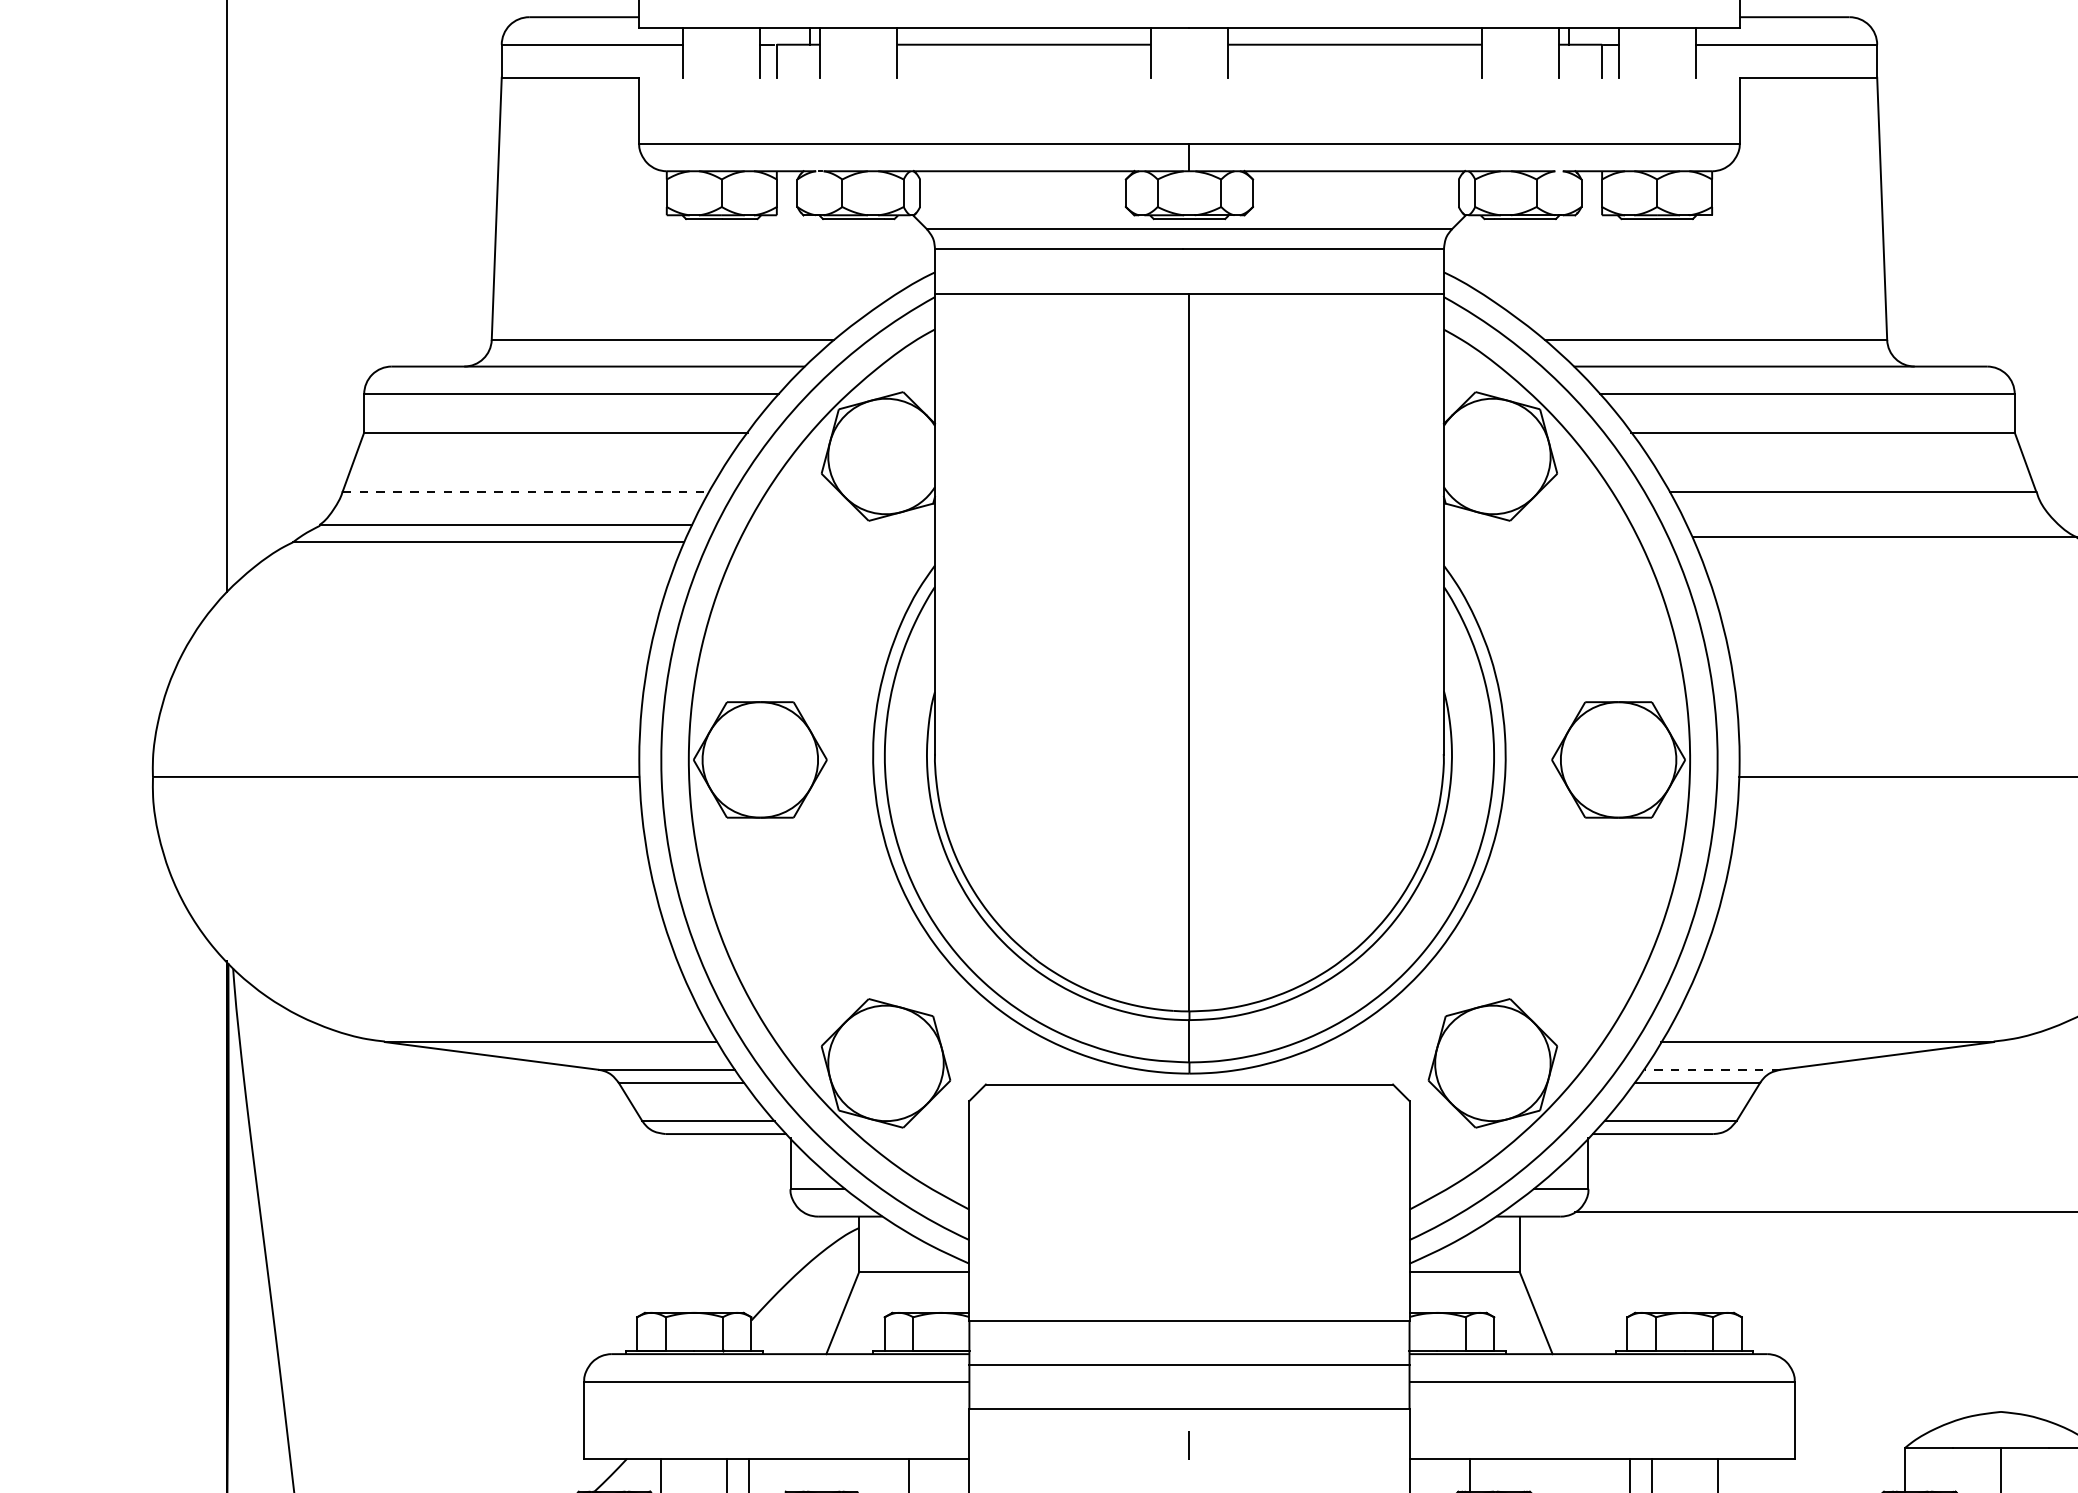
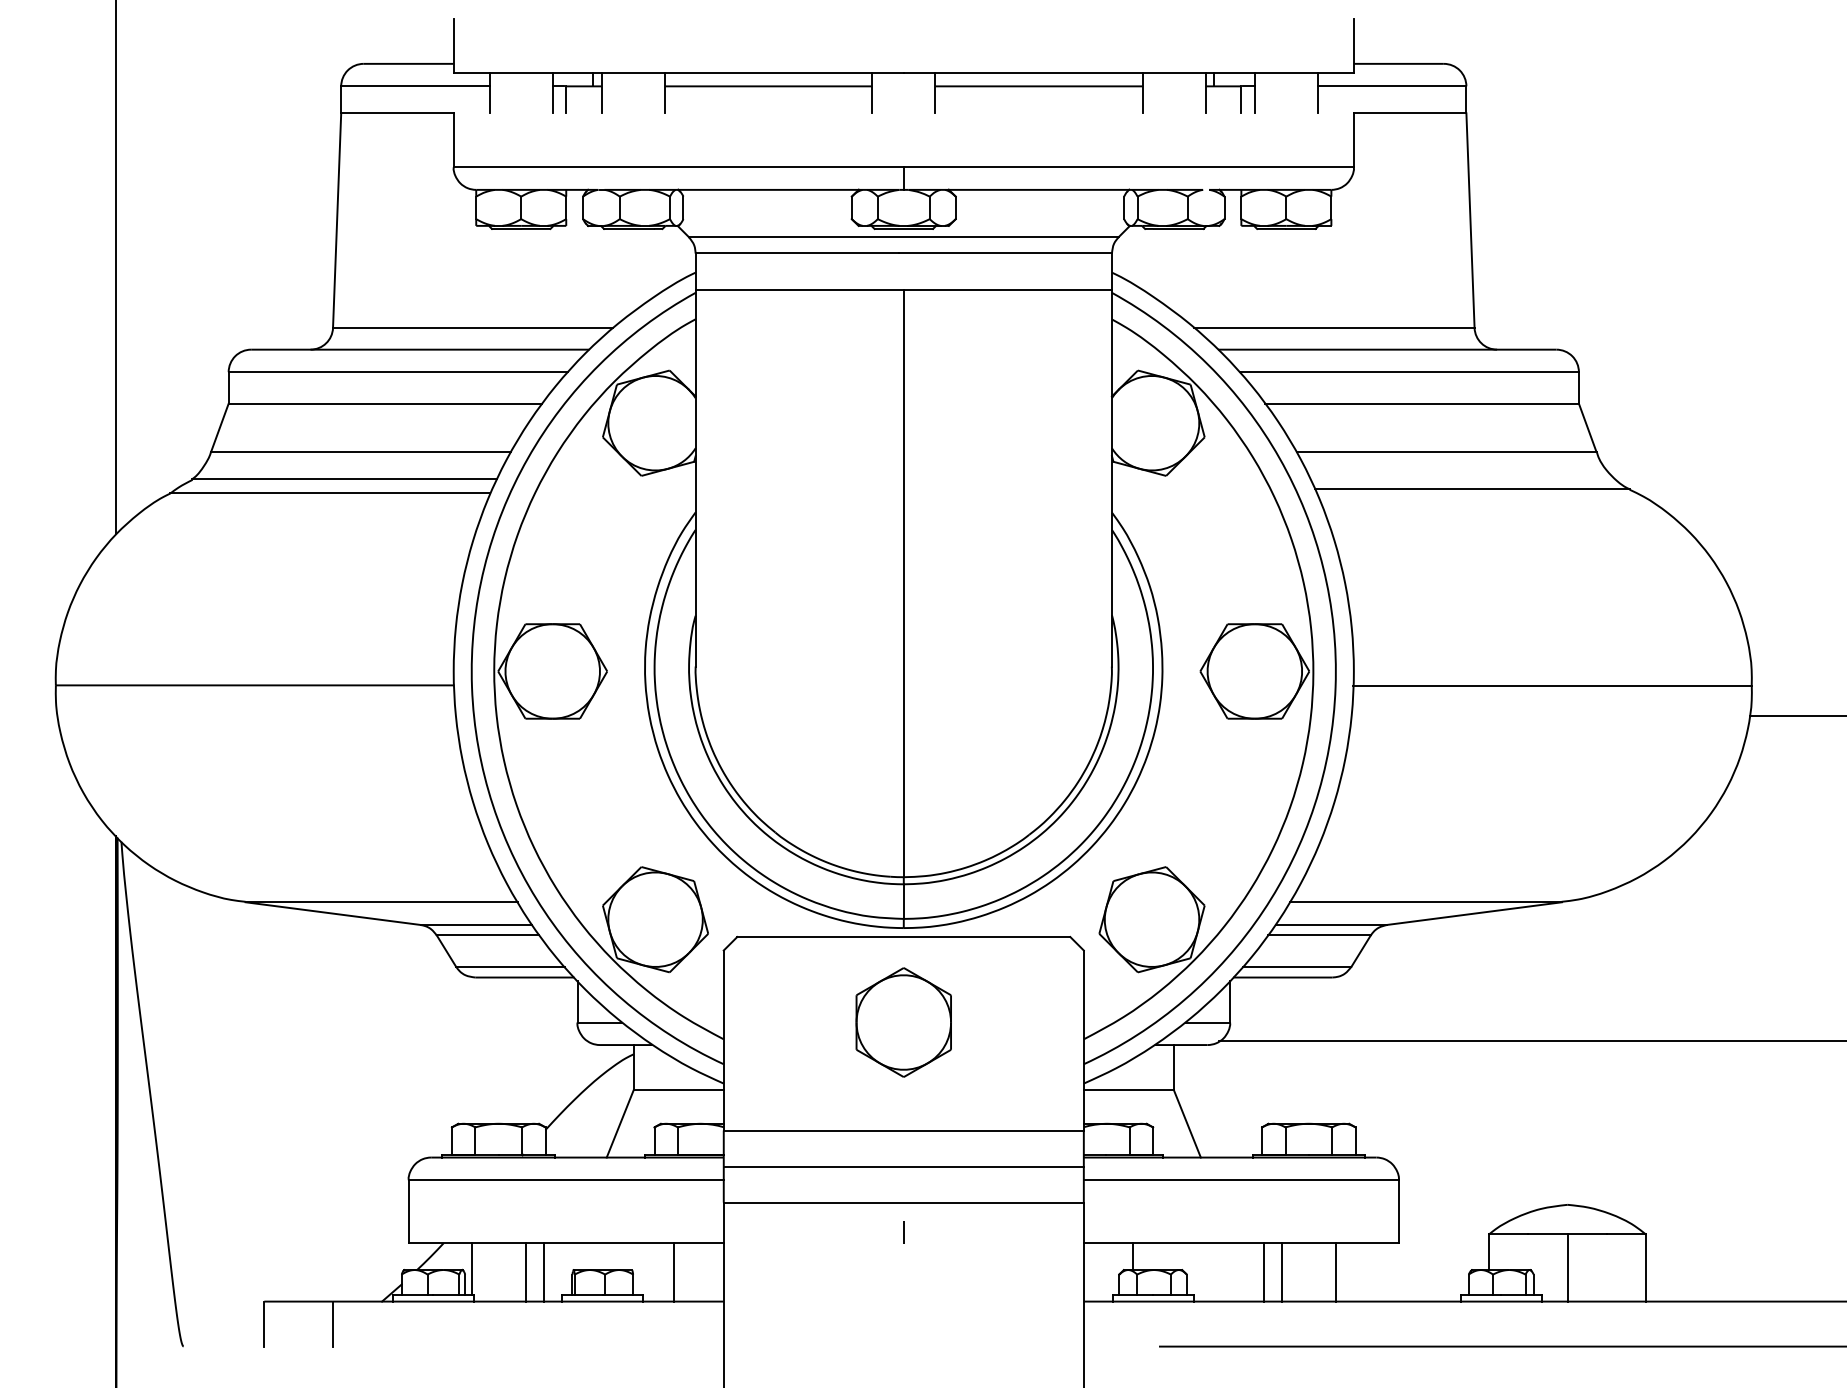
line: (526, 491) -> (361, 451), dashed -> solid
line: (1712, 1069) -> (1331, 924), dashed -> solid
part: (1189, 1189) -> (903, 1022), added

